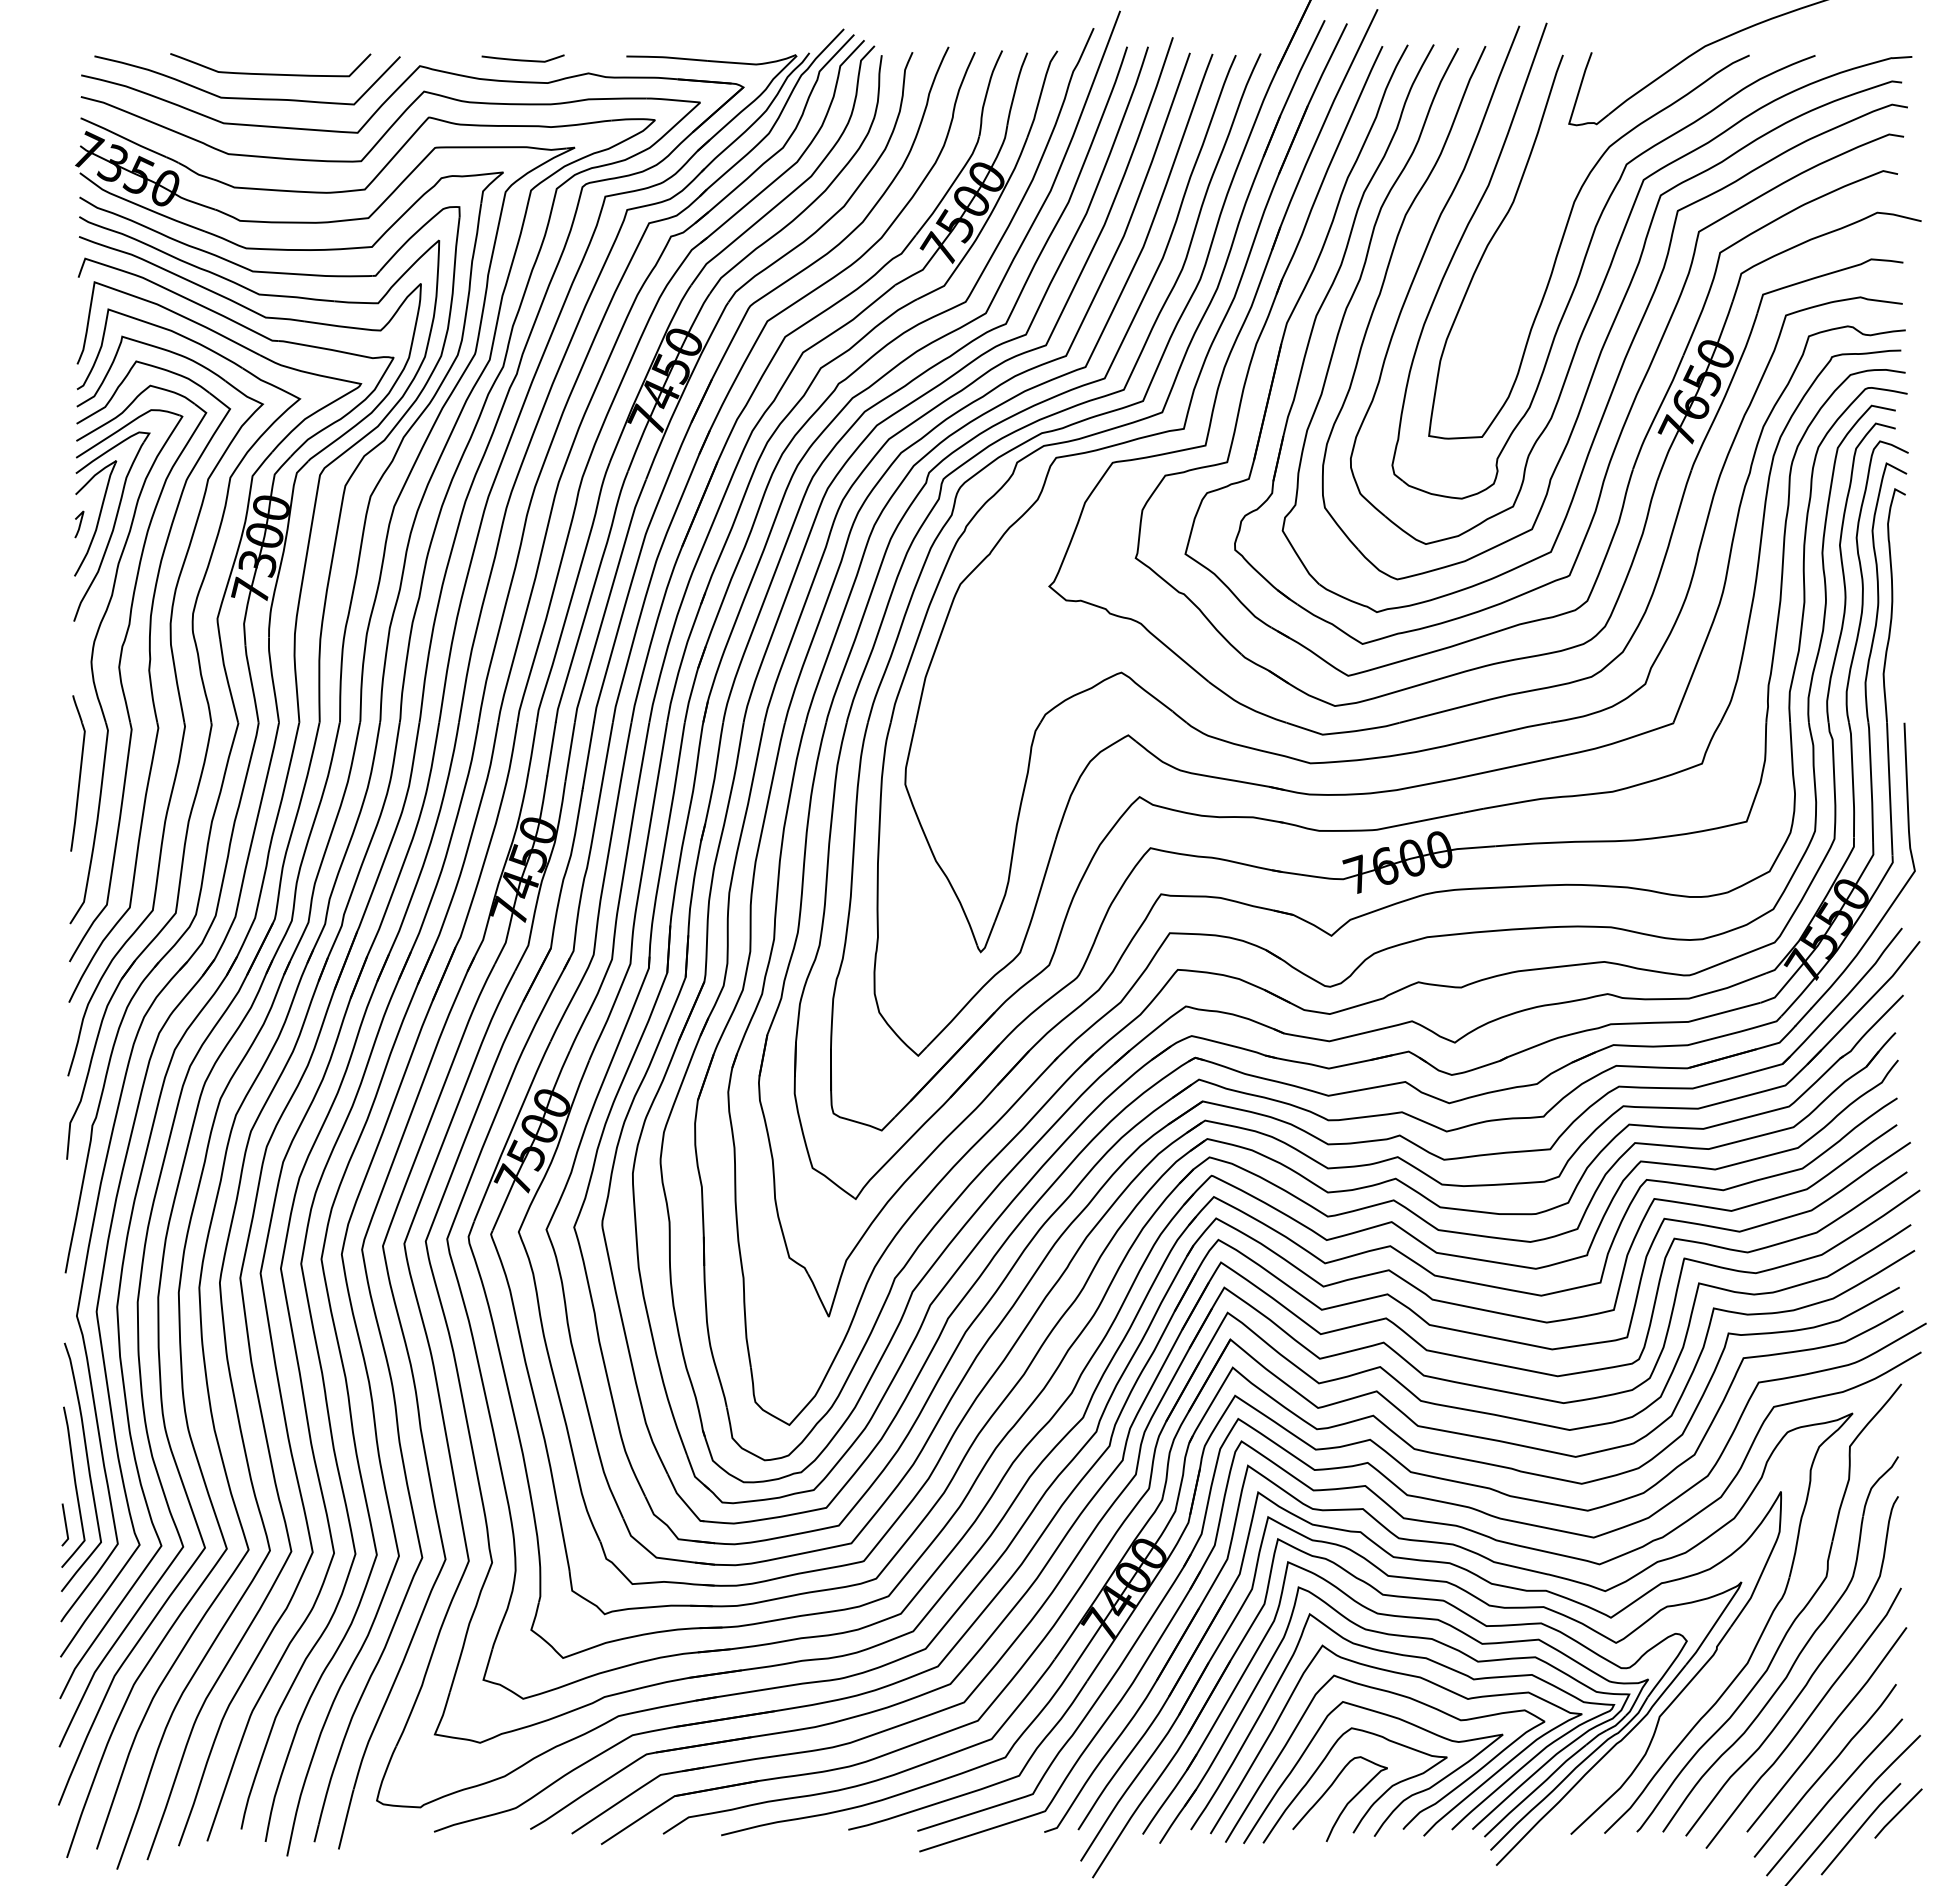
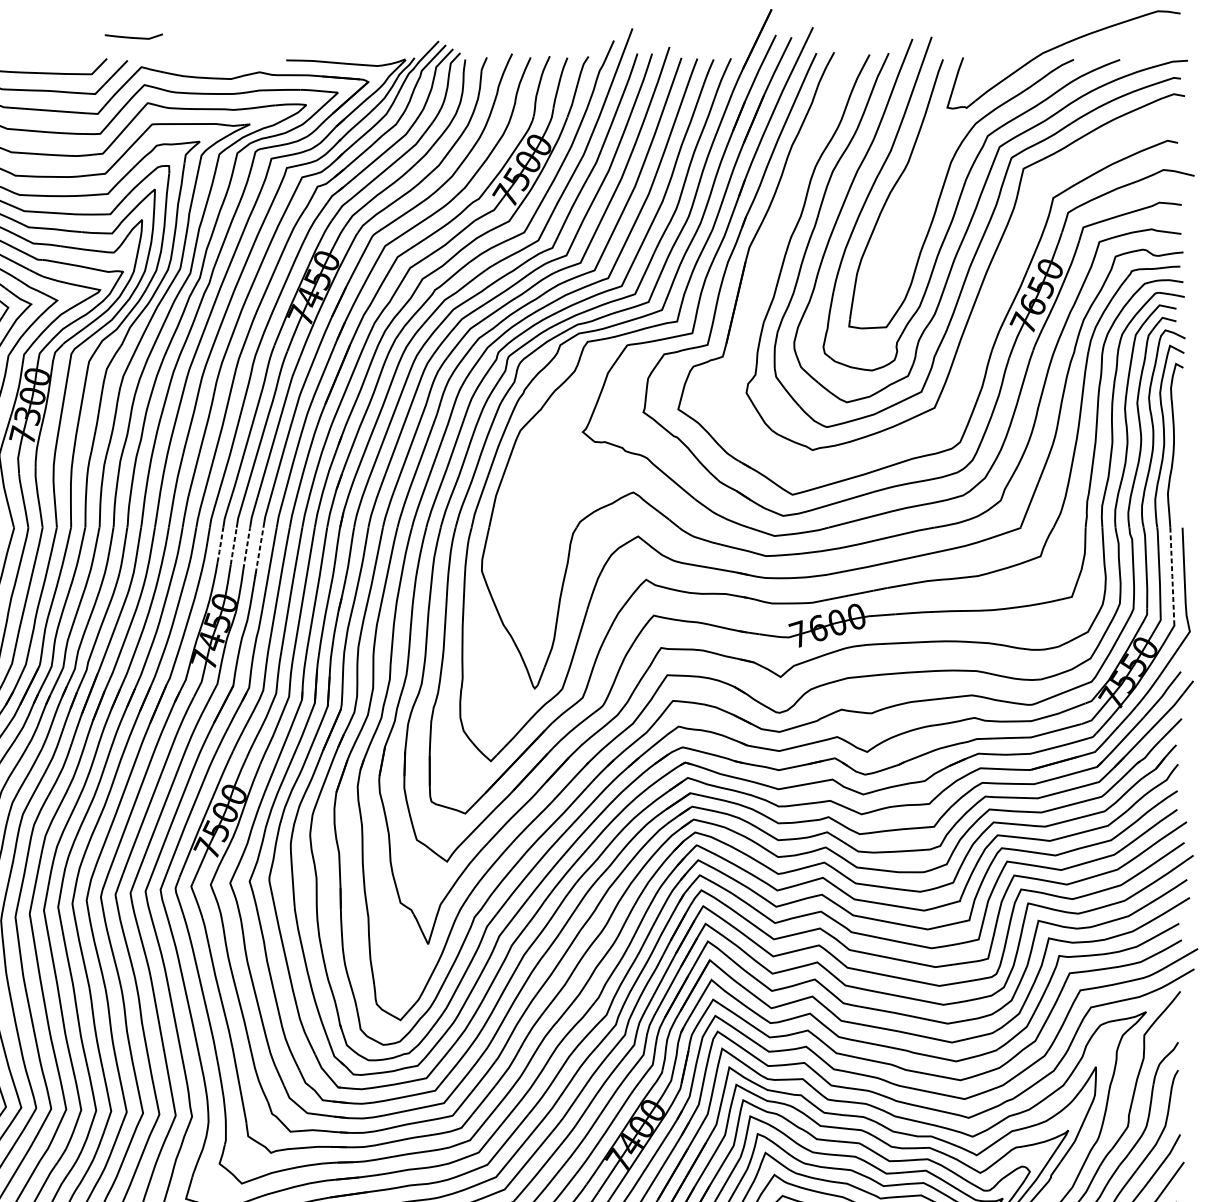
curve: (522, 59) -> (133, 37), moved
part: (1641, 381) -> (998, 288), removed
line: (532, 747) -> (220, 545), solid -> dashed
line: (551, 749) -> (233, 546), solid -> dashed
line: (570, 752) -> (247, 548), solid -> dashed
line: (588, 754) -> (259, 549), solid -> dashed
line: (1889, 789) -> (1172, 574), solid -> dashed

